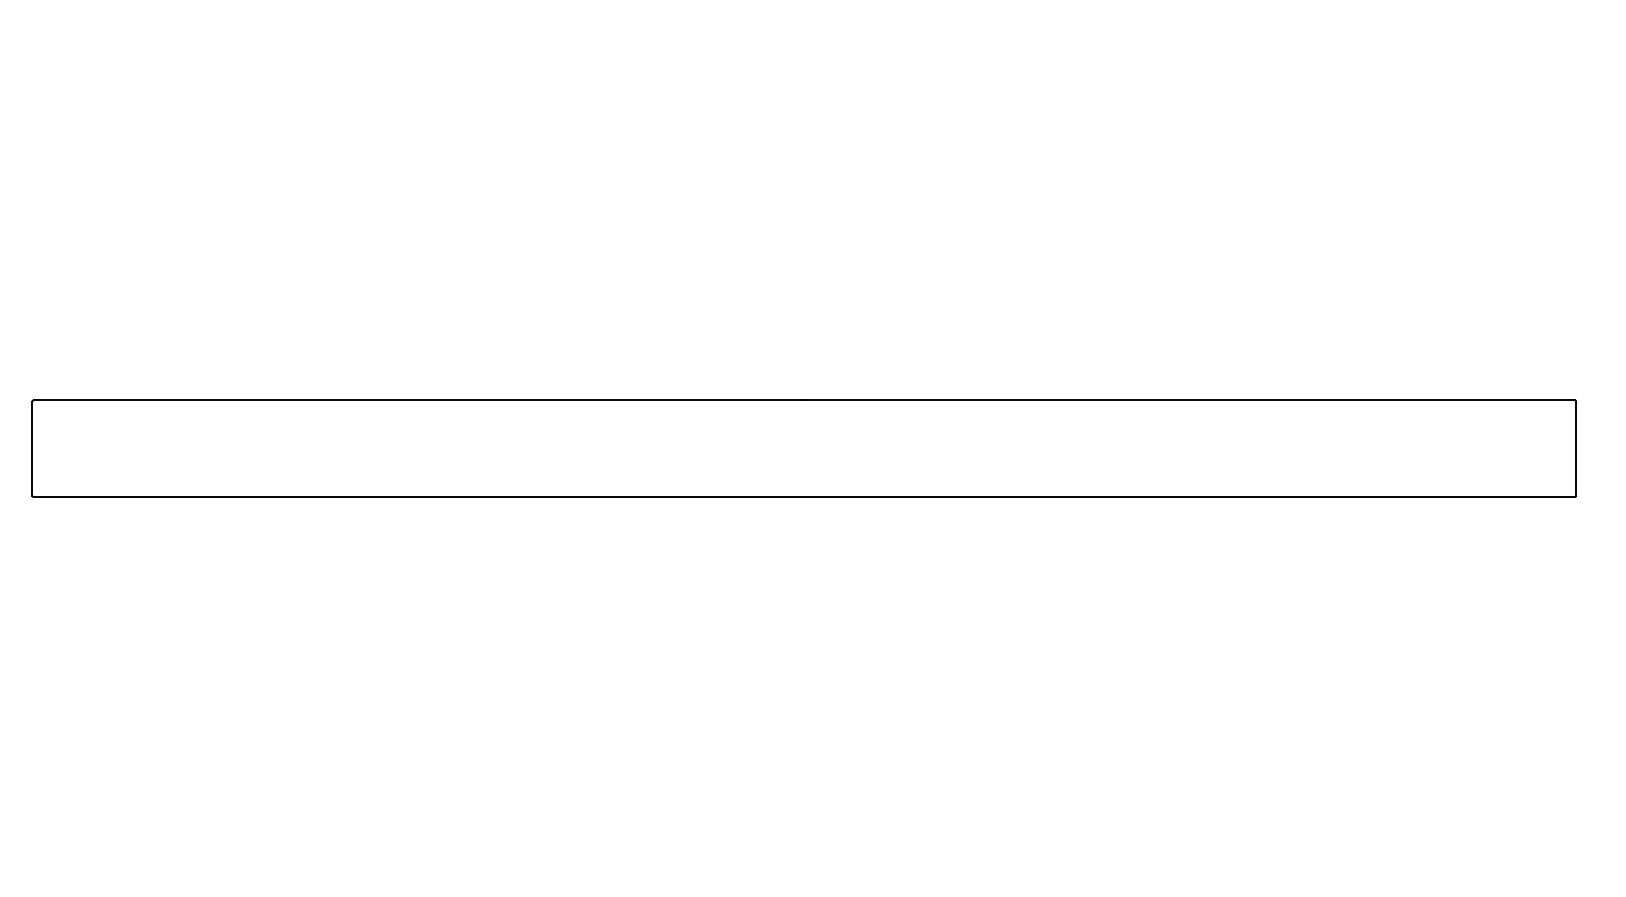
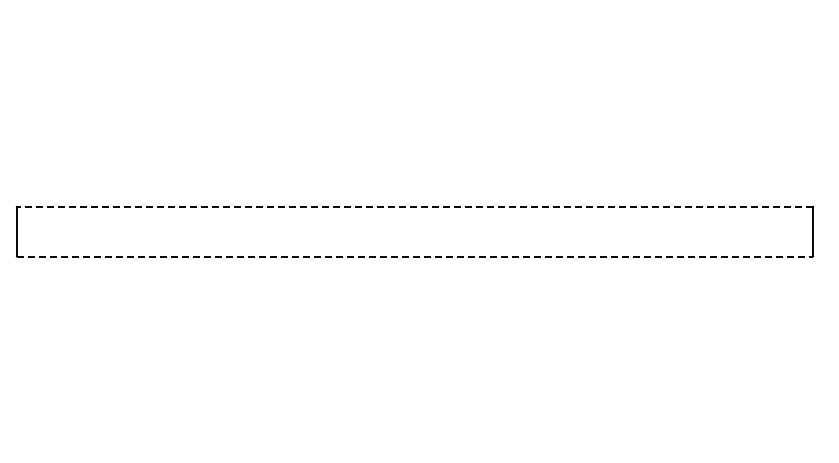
line: (805, 400) -> (415, 206), solid -> dashed
line: (805, 496) -> (415, 256), solid -> dashed

